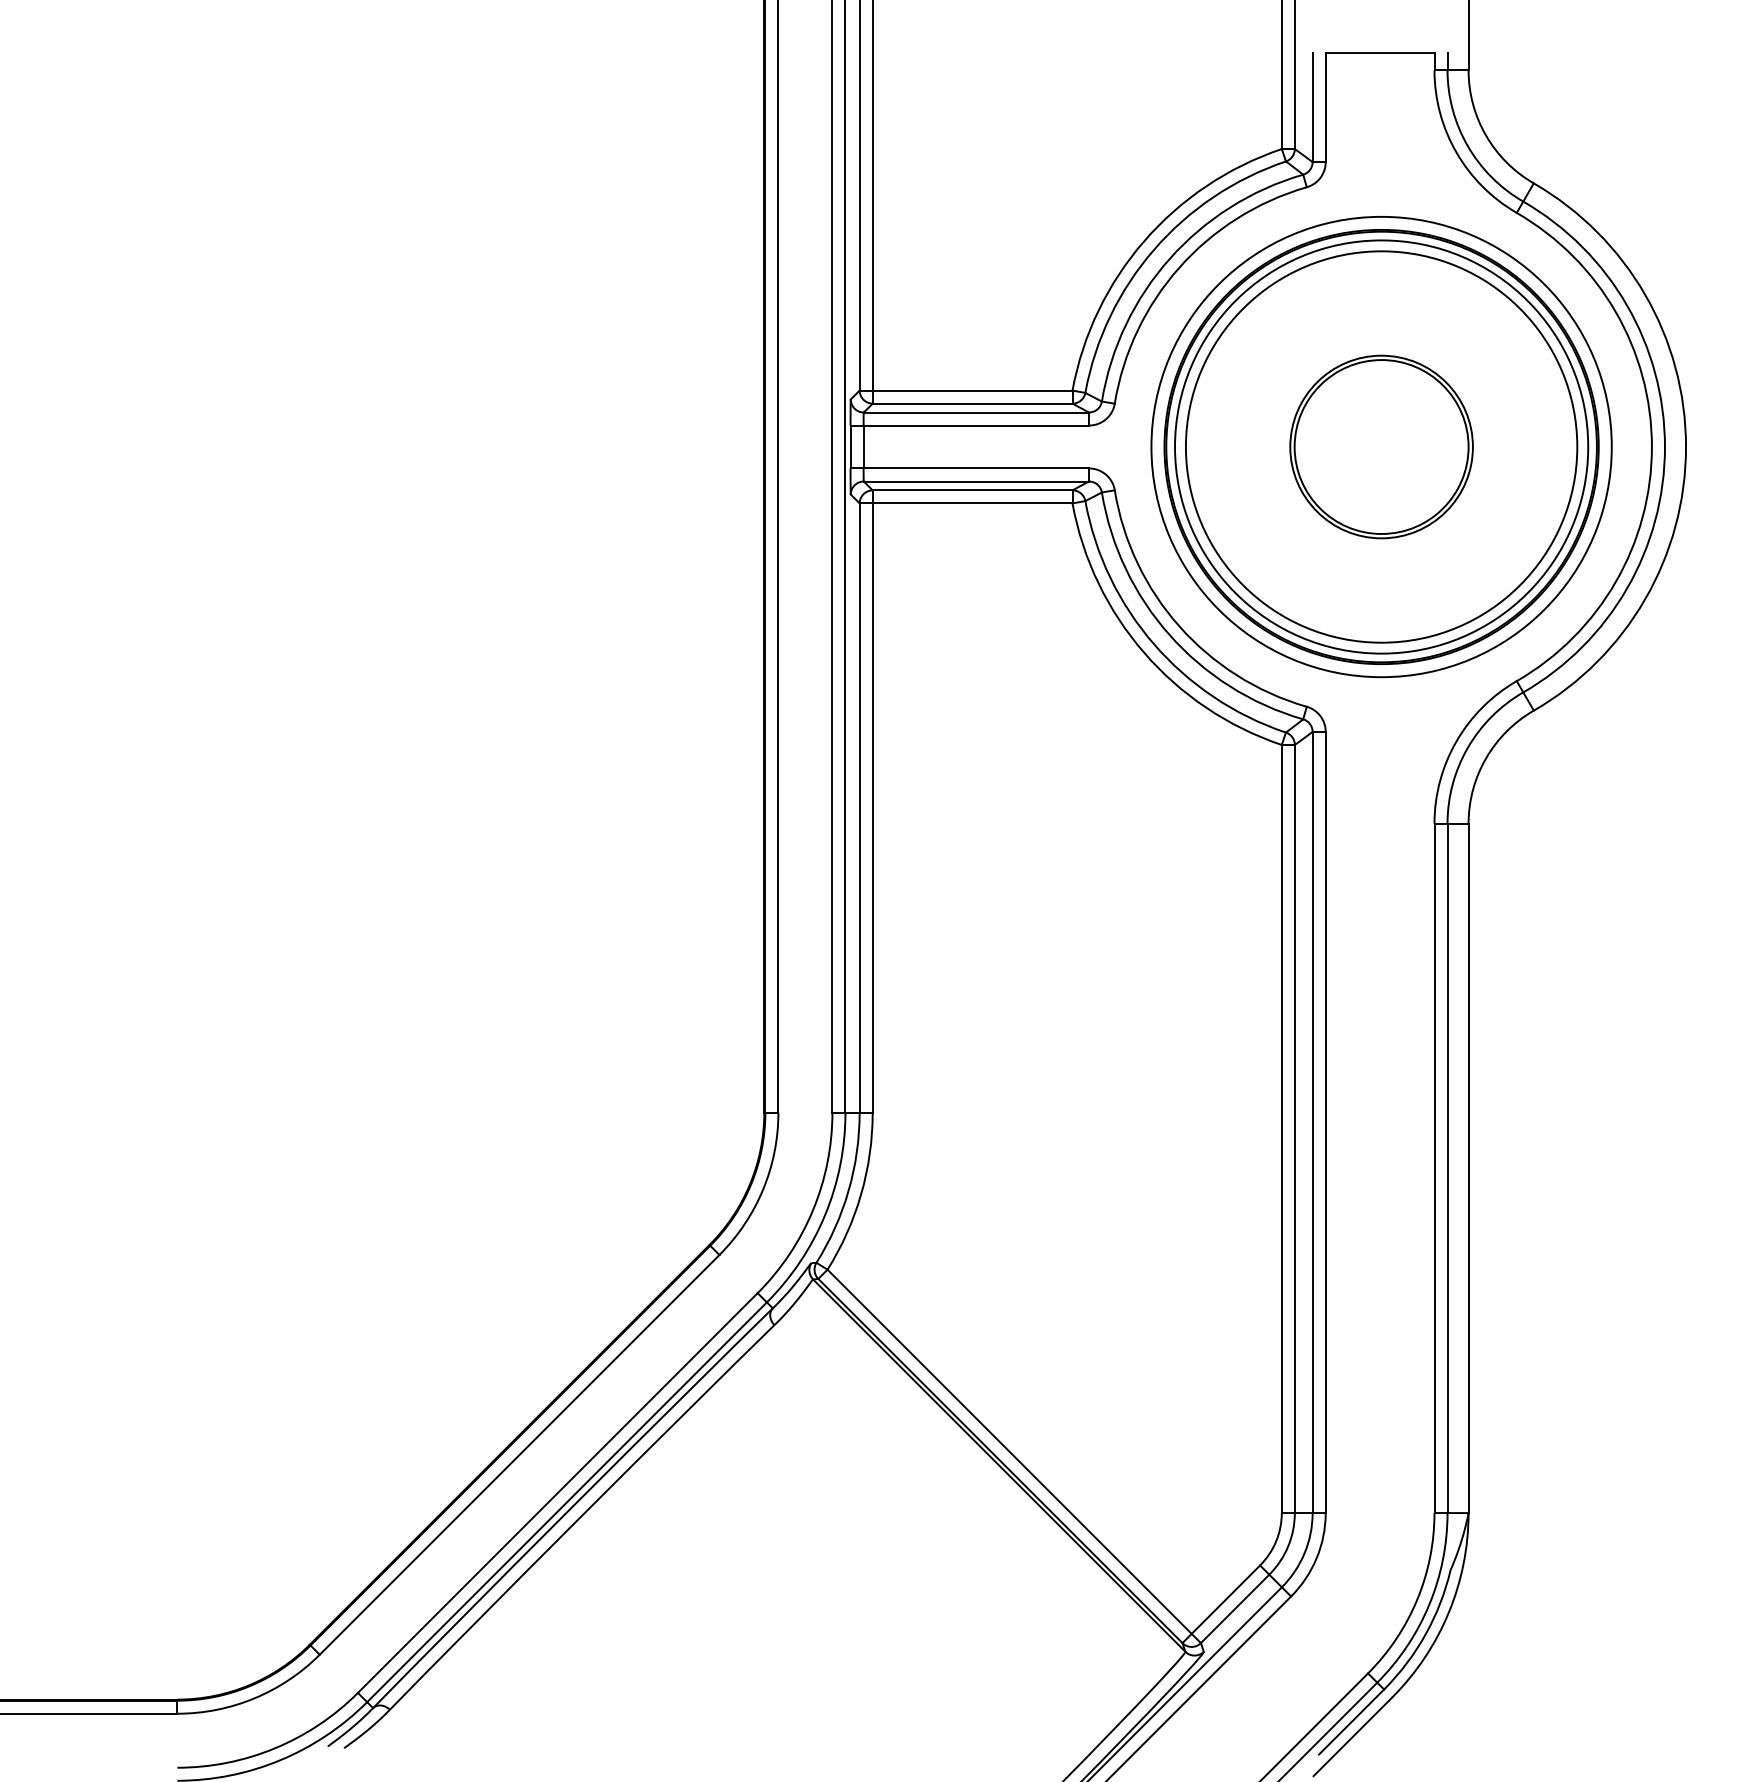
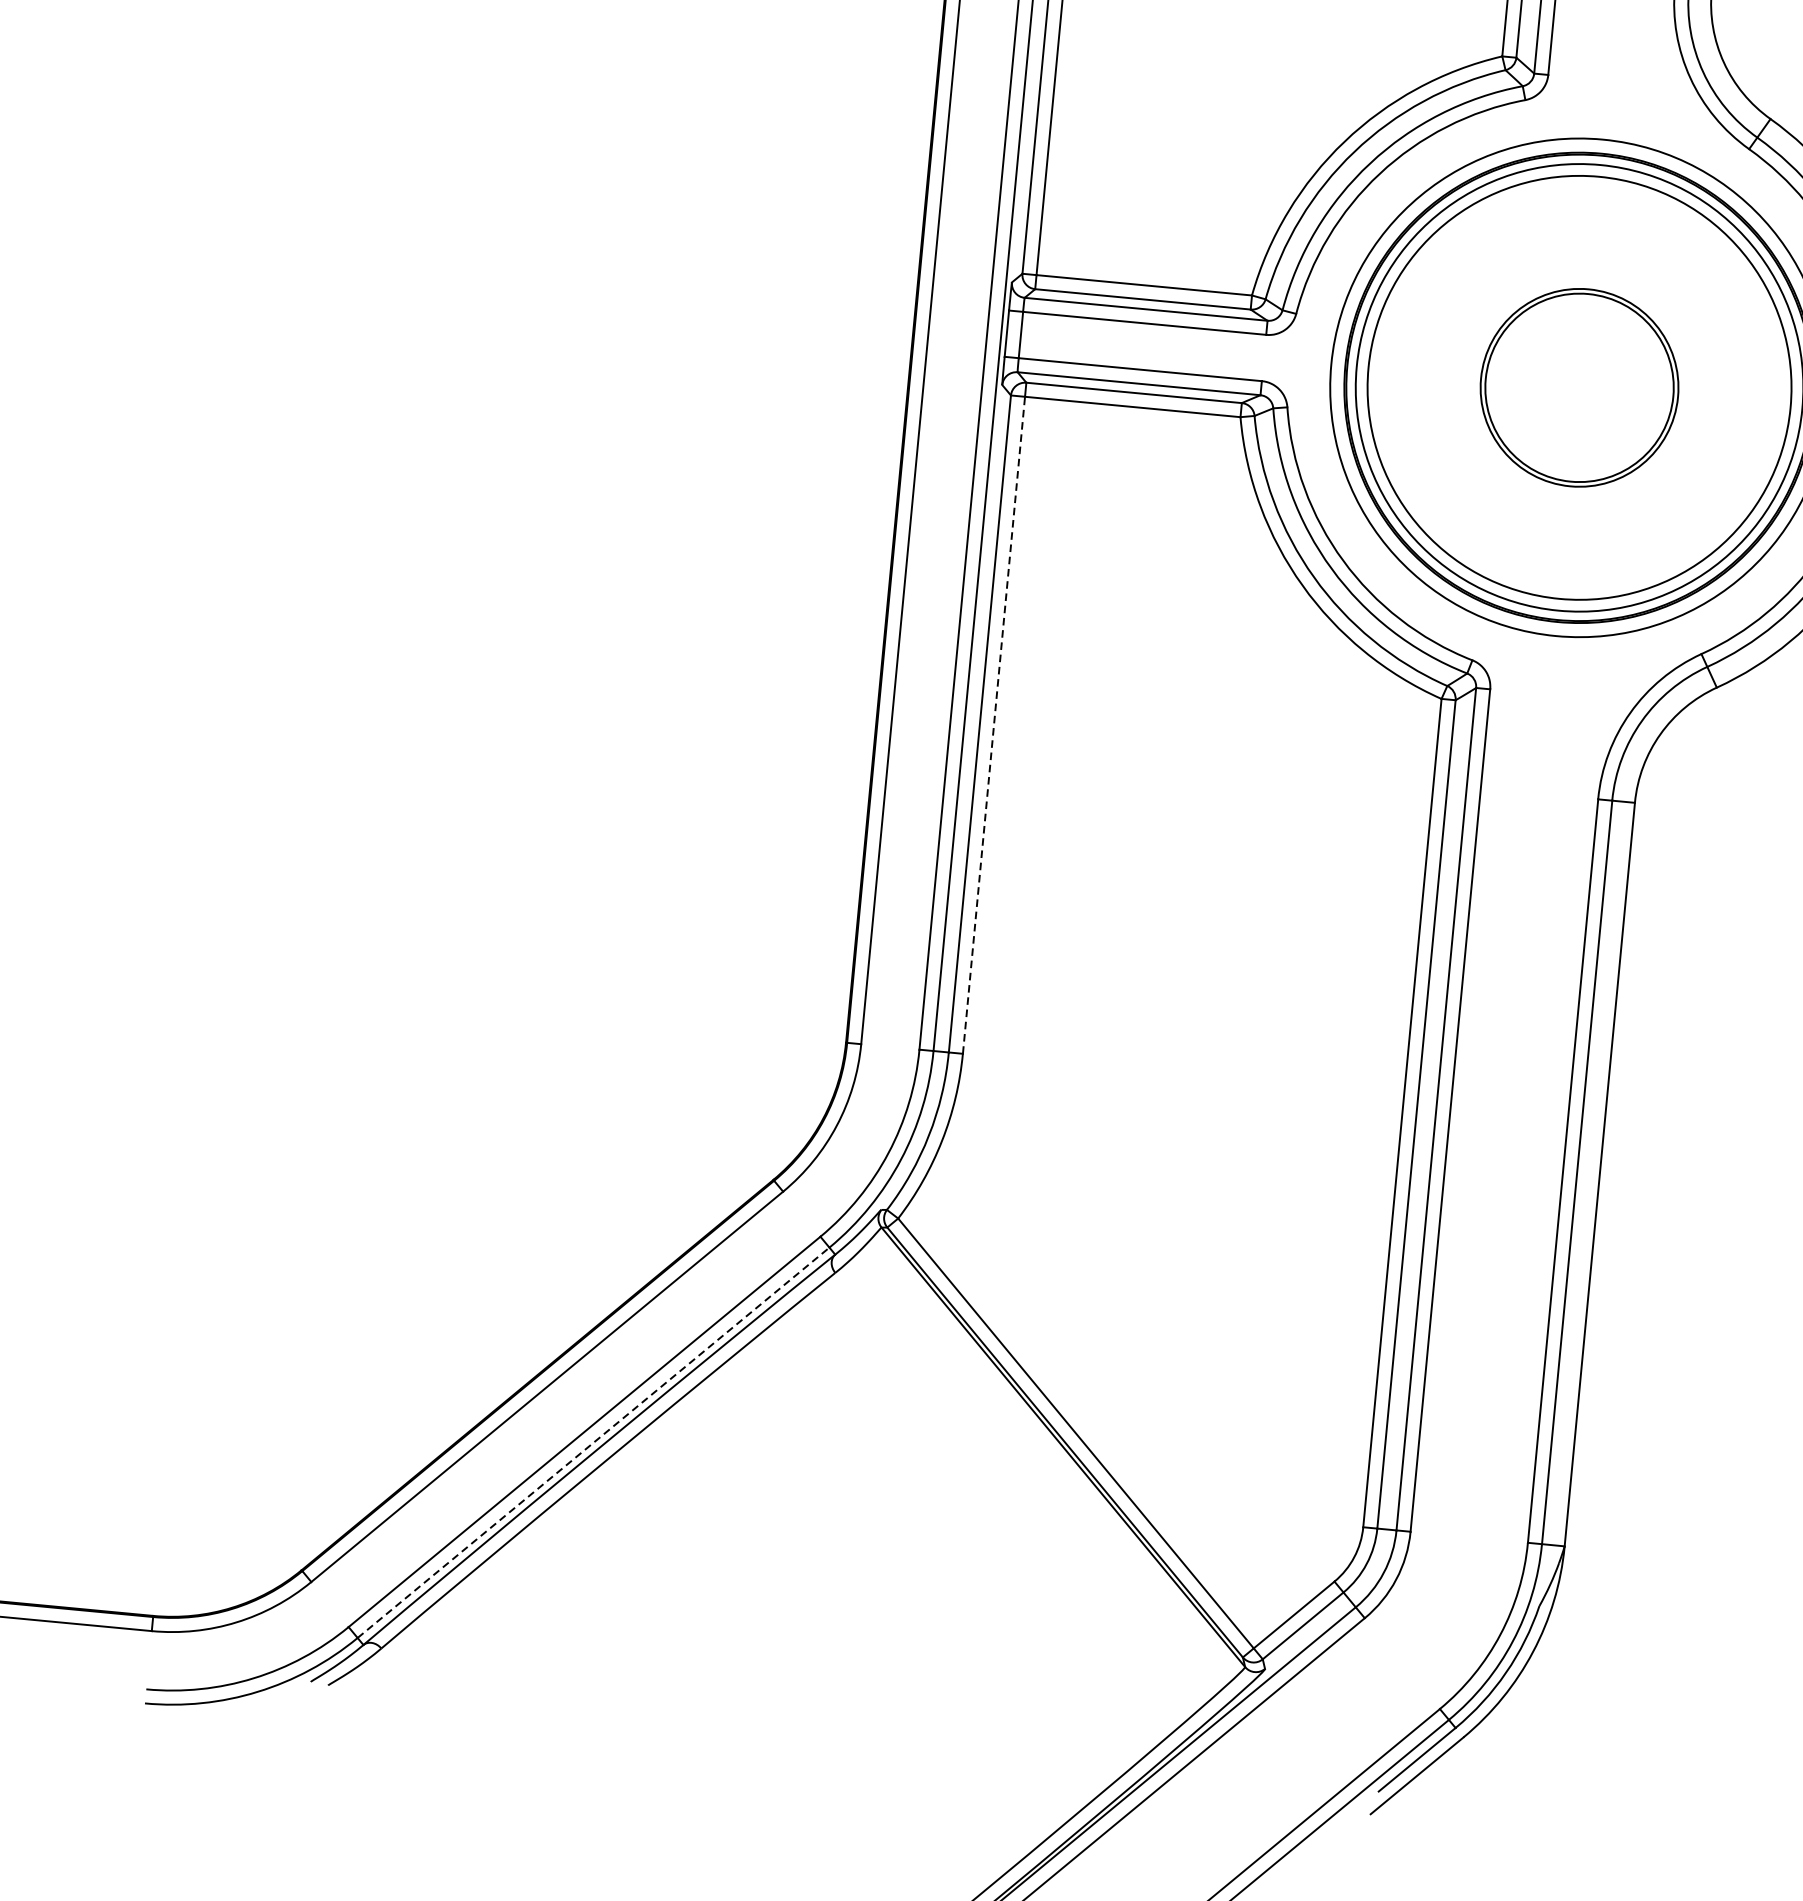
line: (872, 808) -> (993, 725), solid -> dashed
line: (567, 1502) -> (594, 1443), solid -> dashed

